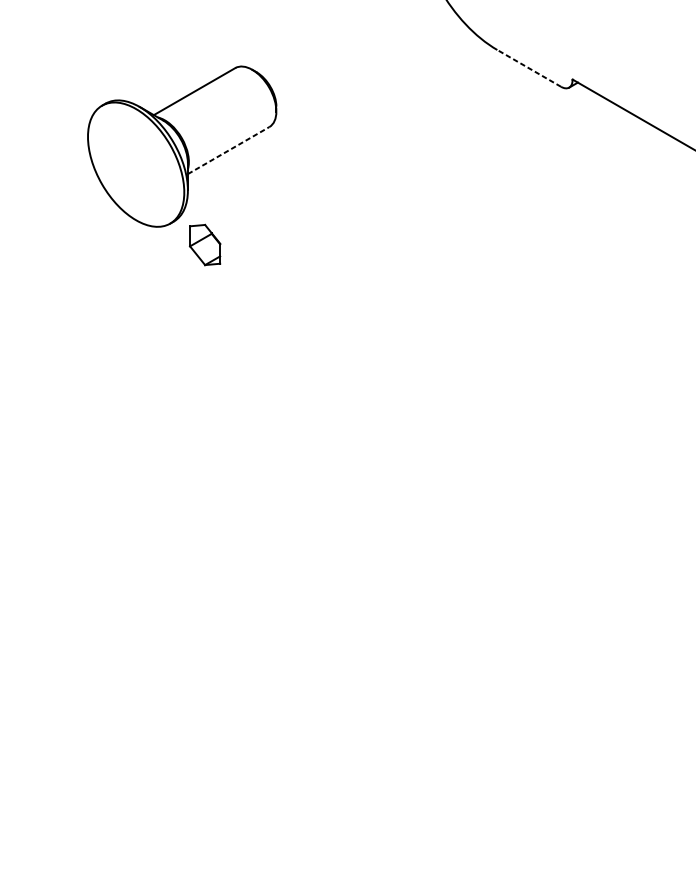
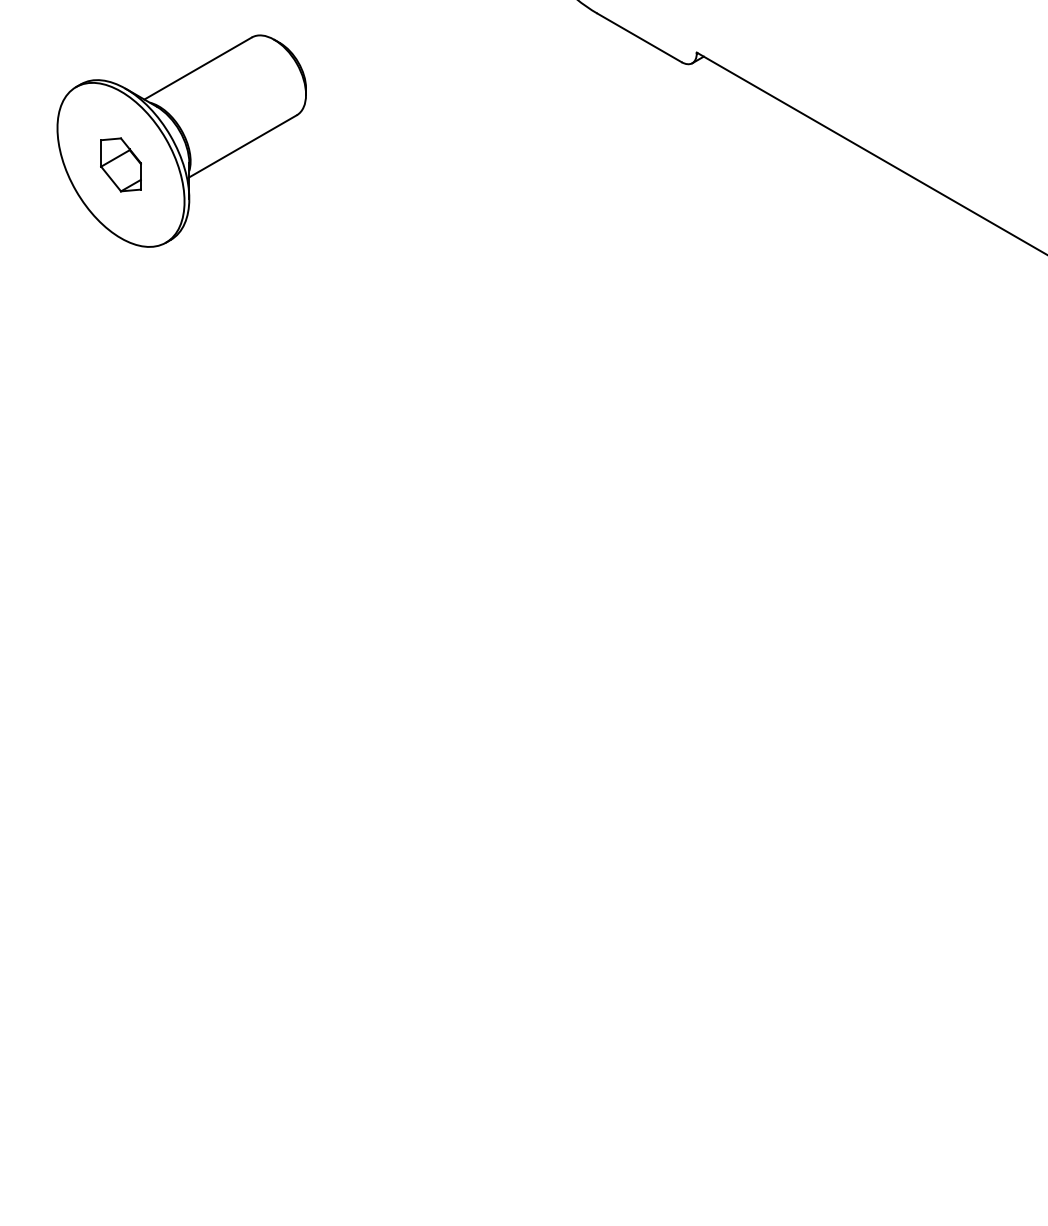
line: (529, 68) -> (639, 37), dashed -> solid
line: (228, 150) -> (243, 146), dashed -> solid
part: (204, 244) -> (120, 164), moved

